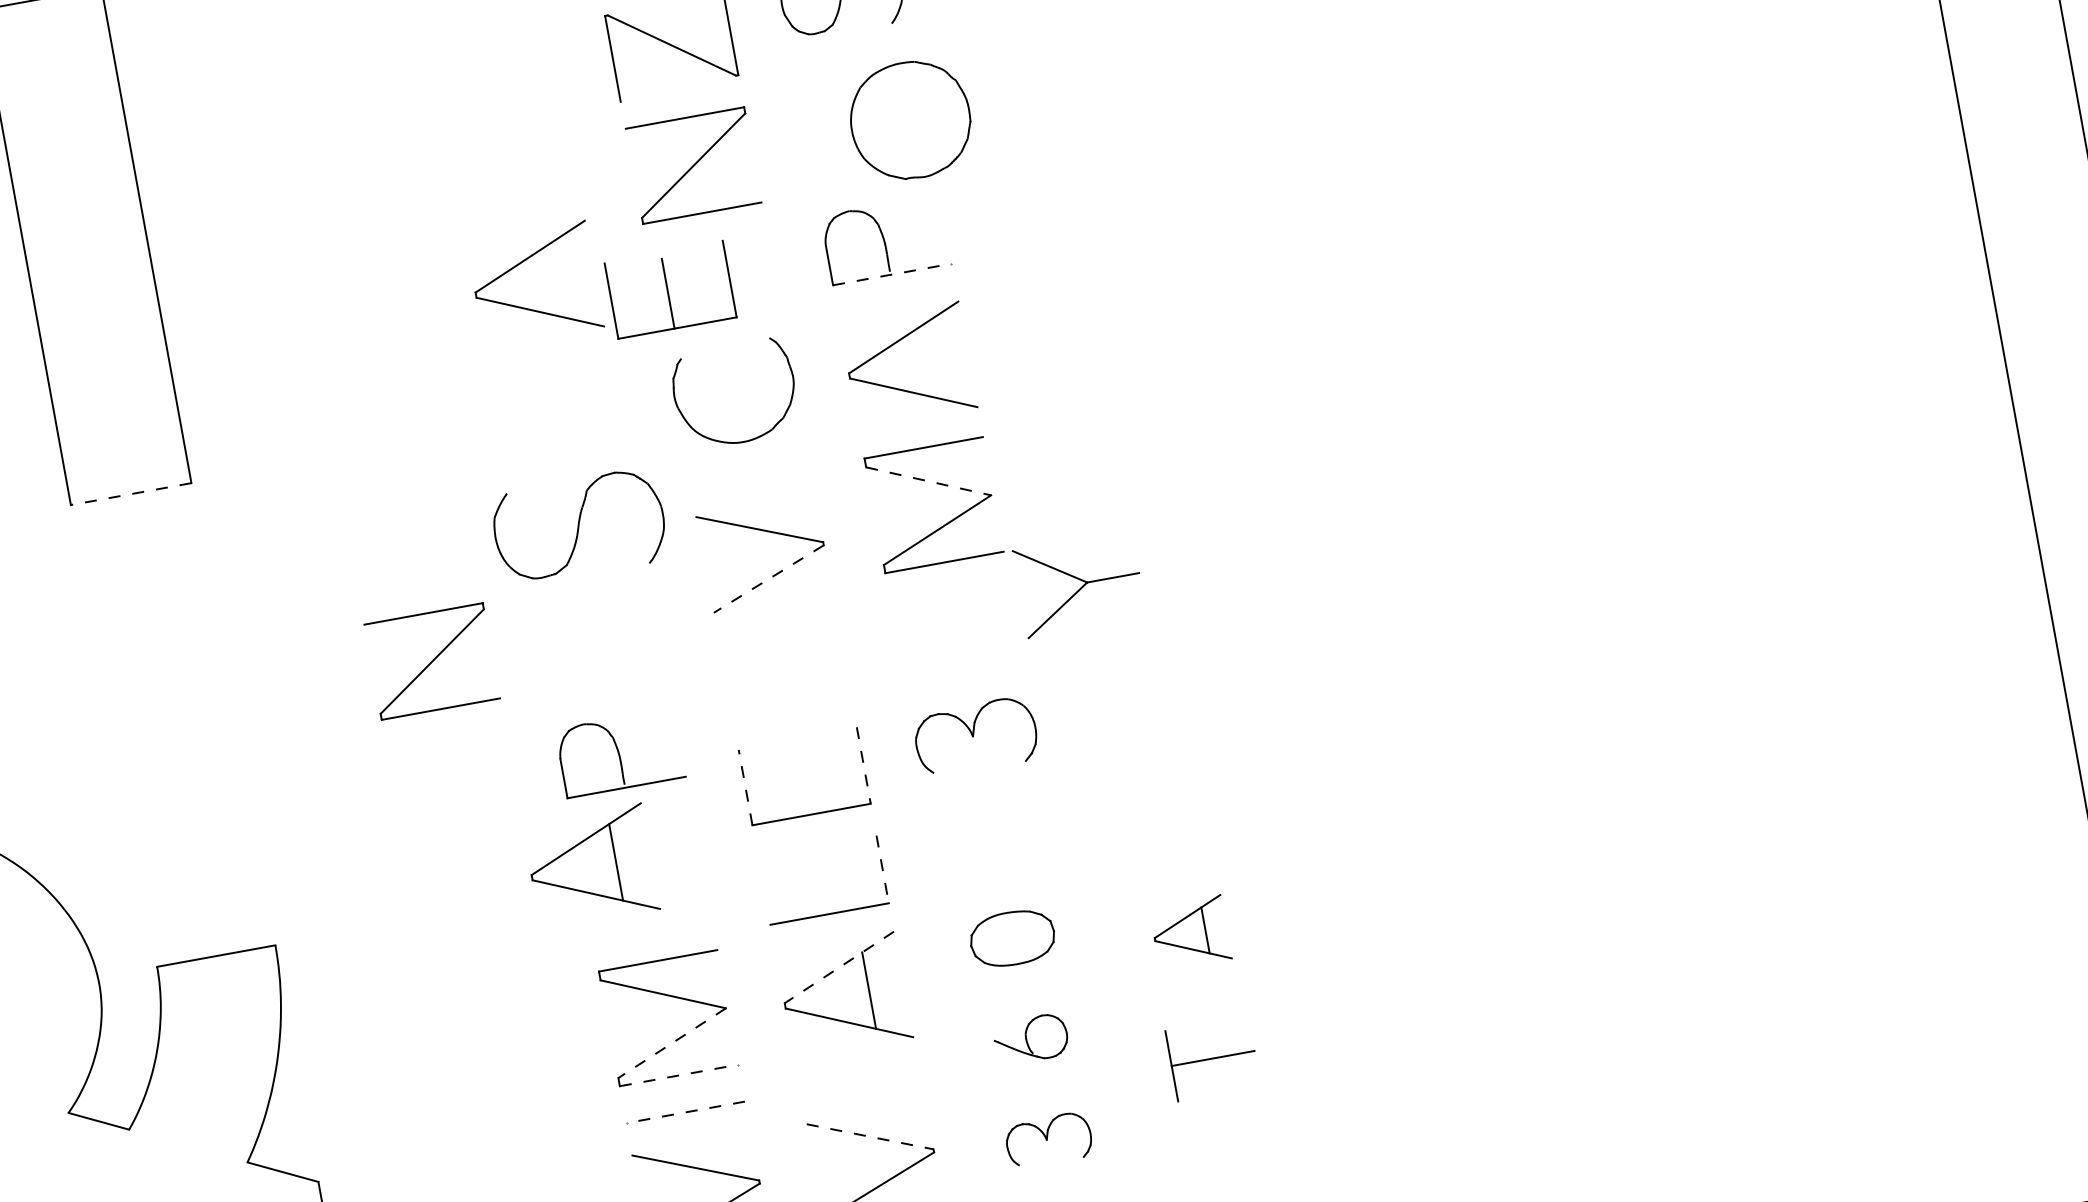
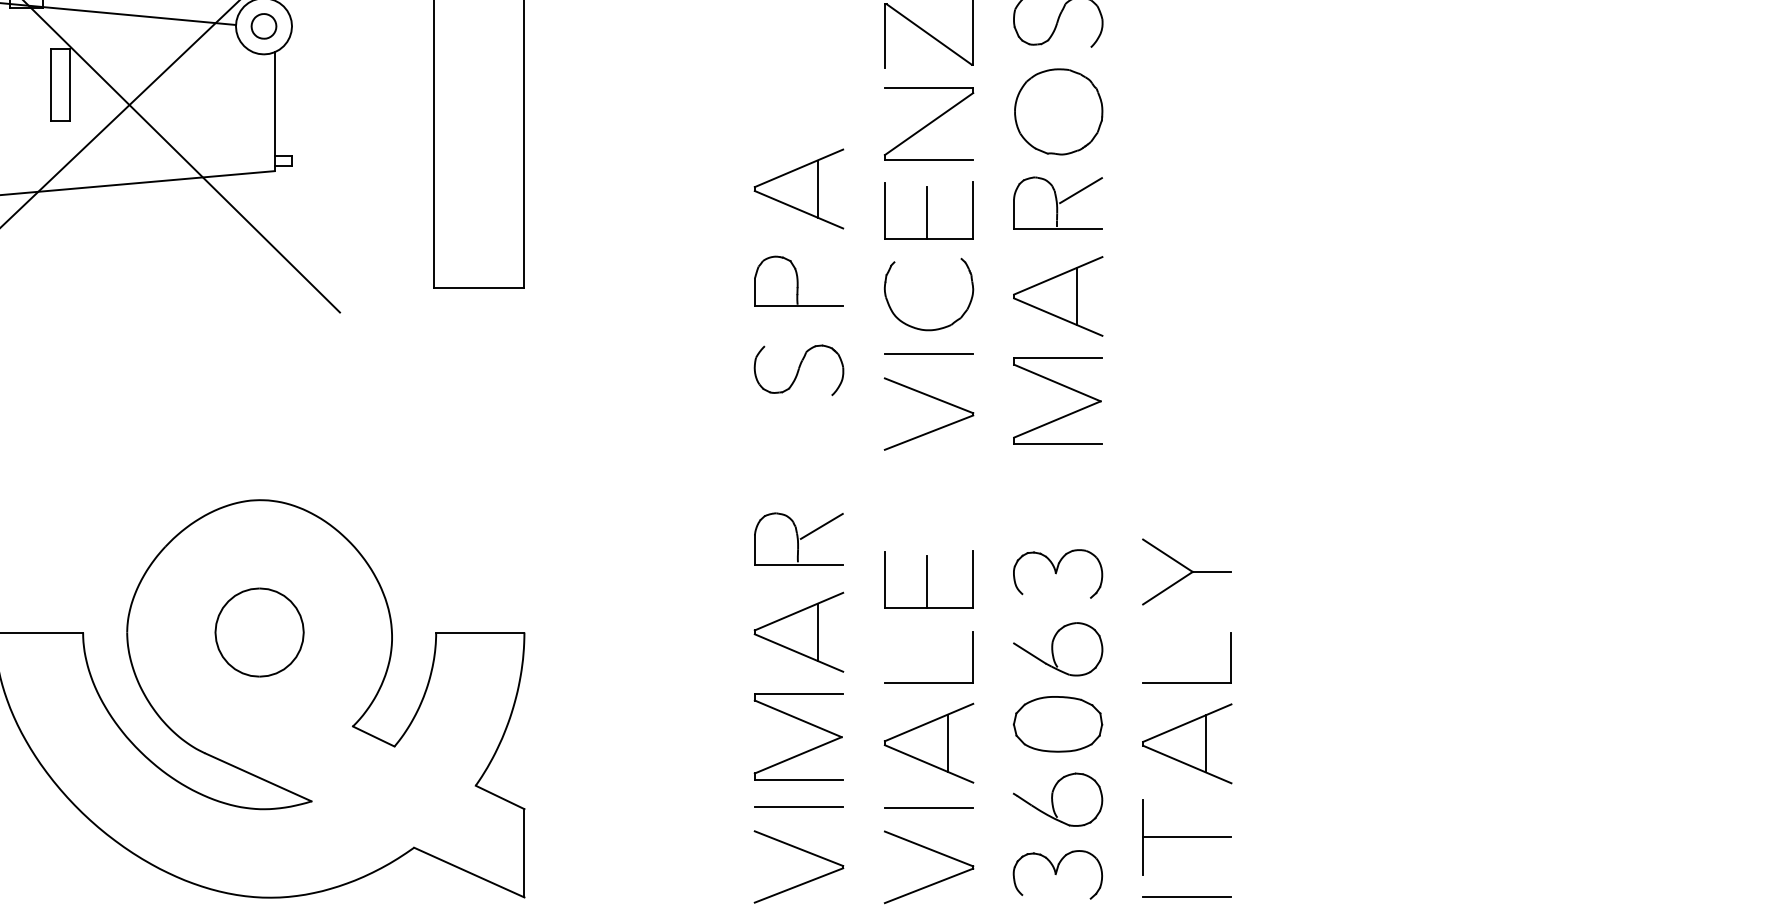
part: (910, 120) -> (1058, 111), moved
line: (912, 217) -> (1080, 190), added
line: (892, 274) -> (1058, 228), dashed -> solid
line: (559, 279) -> (817, 188), added
part: (669, 289) -> (928, 210), moved
line: (932, 359) -> (1076, 295), added
part: (556, 407) -> (798, 280), added
line: (749, 474) -> (928, 354), added
line: (928, 481) -> (1057, 383), dashed -> solid
line: (131, 494) -> (479, 287), dashed -> solid
part: (578, 527) -> (798, 370), size x0.71
line: (768, 578) -> (928, 432), dashed -> solid
part: (1078, 583) -> (1186, 571), moved
part: (431, 660) -> (674, 447), removed
line: (647, 729) -> (821, 525), added
line: (864, 764) -> (973, 579), dashed -> solid
line: (801, 780) -> (926, 582), added
line: (744, 786) -> (884, 579), dashed -> solid
part: (994, 838) -> (1058, 649), added
part: (1174, 851) -> (1186, 682), added
part: (590, 865) -> (798, 631), moved
line: (883, 869) -> (973, 657), dashed -> solid
part: (1190, 932) -> (1187, 743), size x1.67
part: (1011, 938) -> (1057, 724), size x1.43
line: (839, 967) -> (929, 722), dashed -> solid
part: (1031, 1039) -> (1058, 799), size x1.67
line: (671, 1043) -> (797, 755), dashed -> solid
part: (1212, 1058) -> (1186, 837), size x1.43
line: (679, 1075) -> (799, 779), dashed -> solid
line: (859, 1081) -> (928, 807), added
line: (685, 1113) -> (798, 807), dashed -> solid
line: (870, 1137) -> (929, 849), dashed -> solid
line: (1228, 1138) -> (1187, 897), added
part: (1048, 1139) -> (1057, 874), size x1.43

